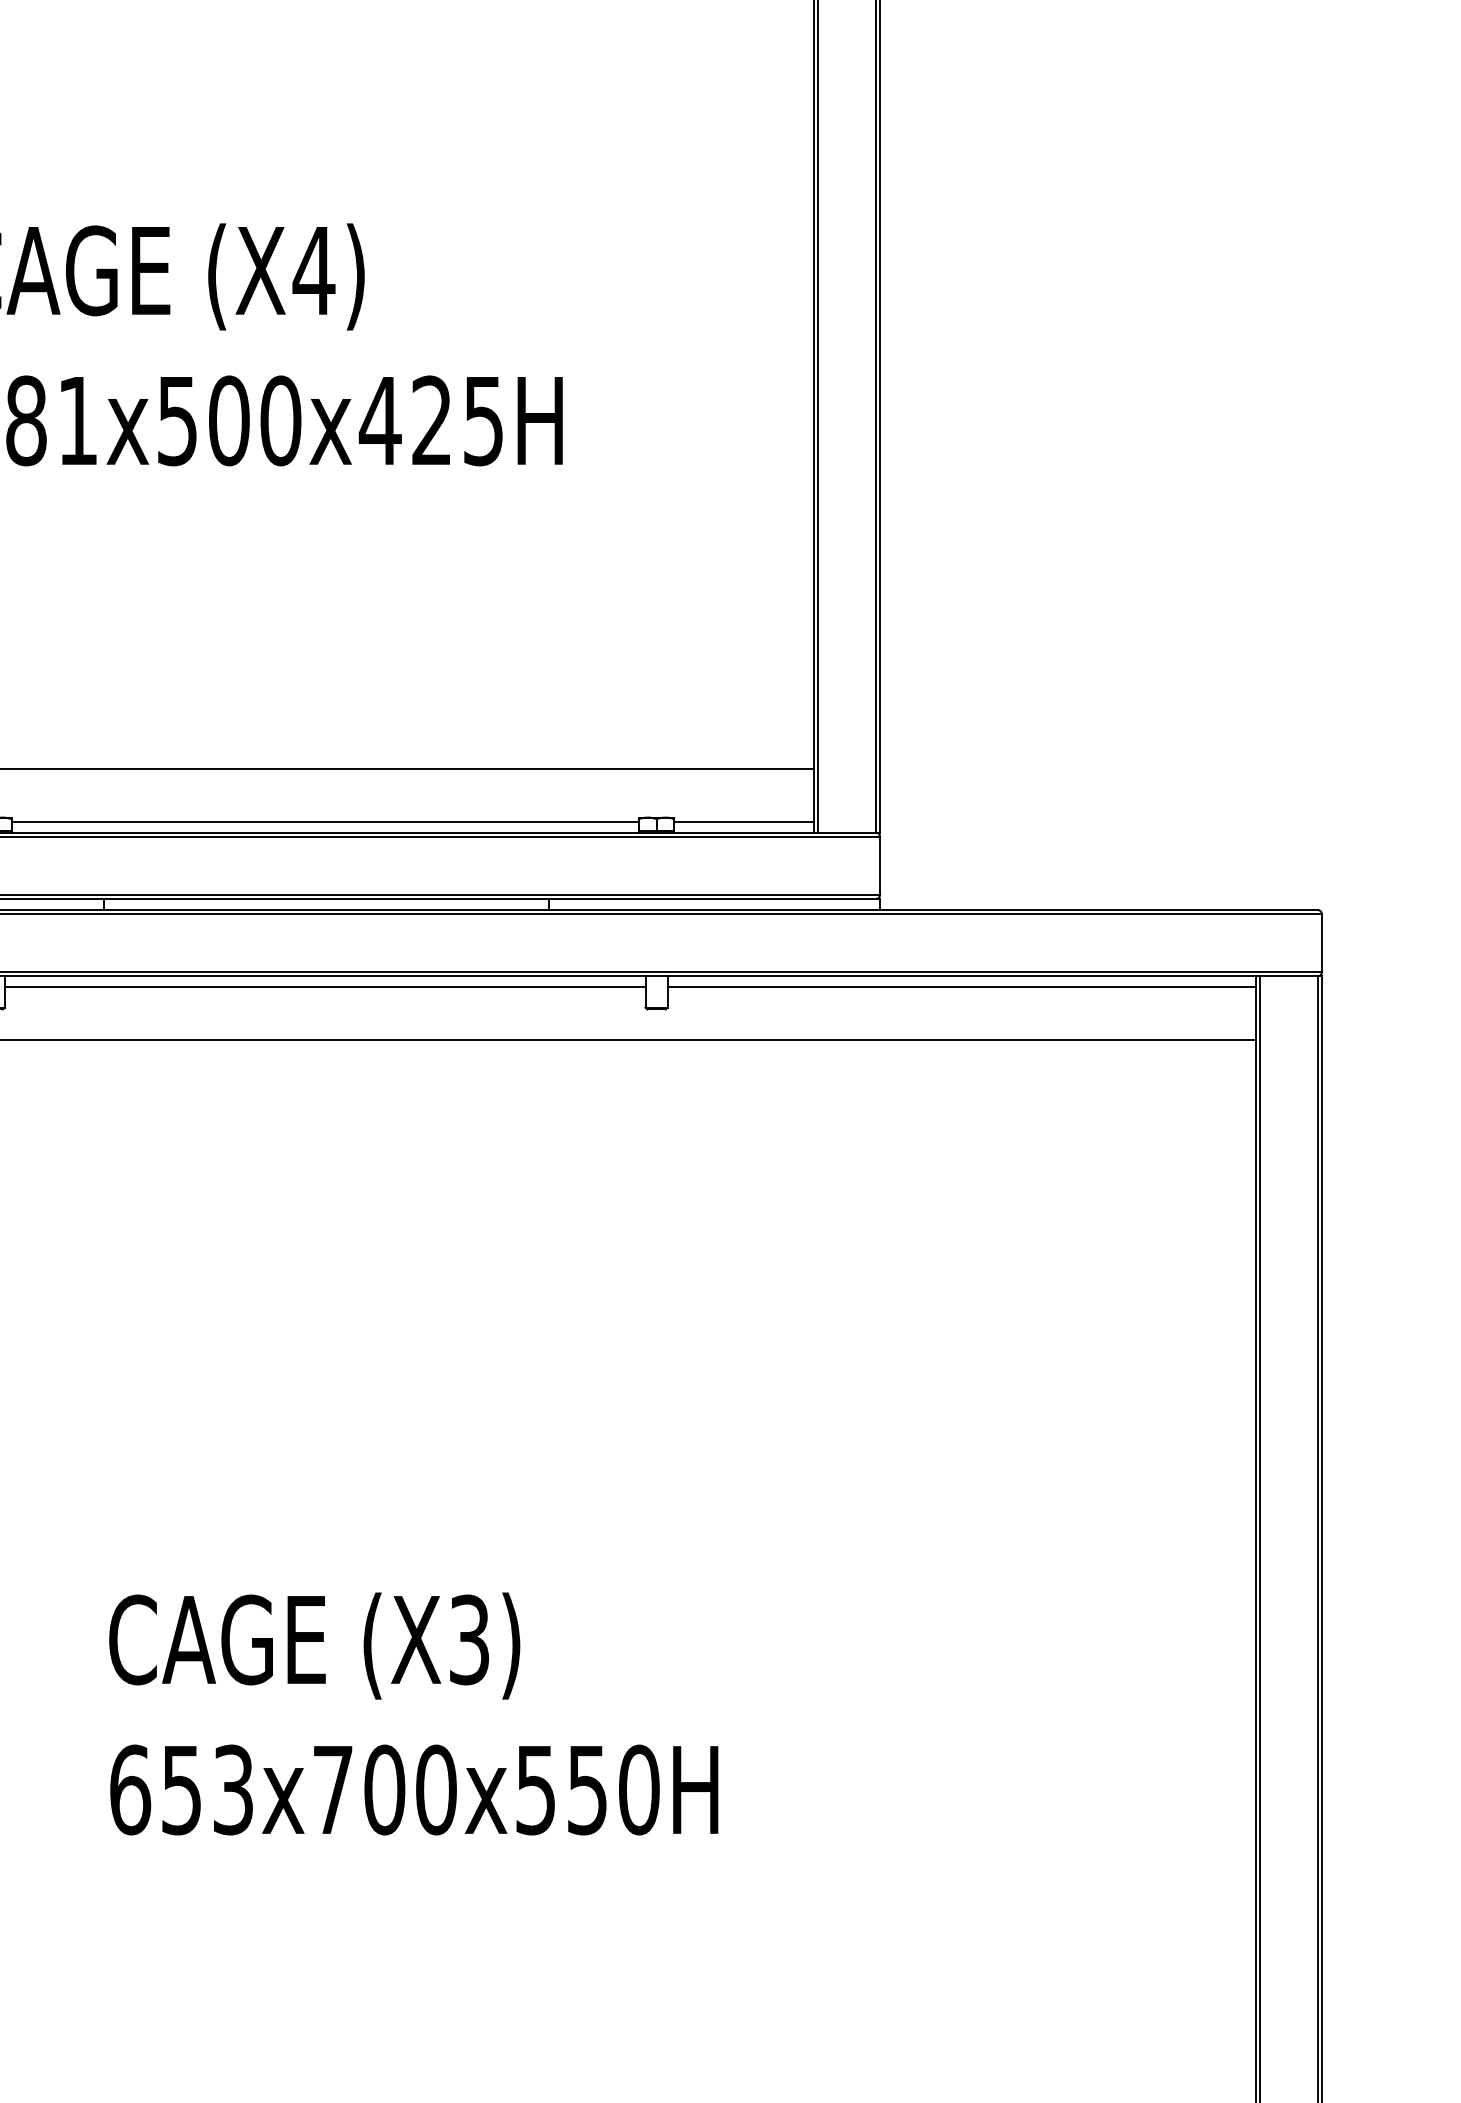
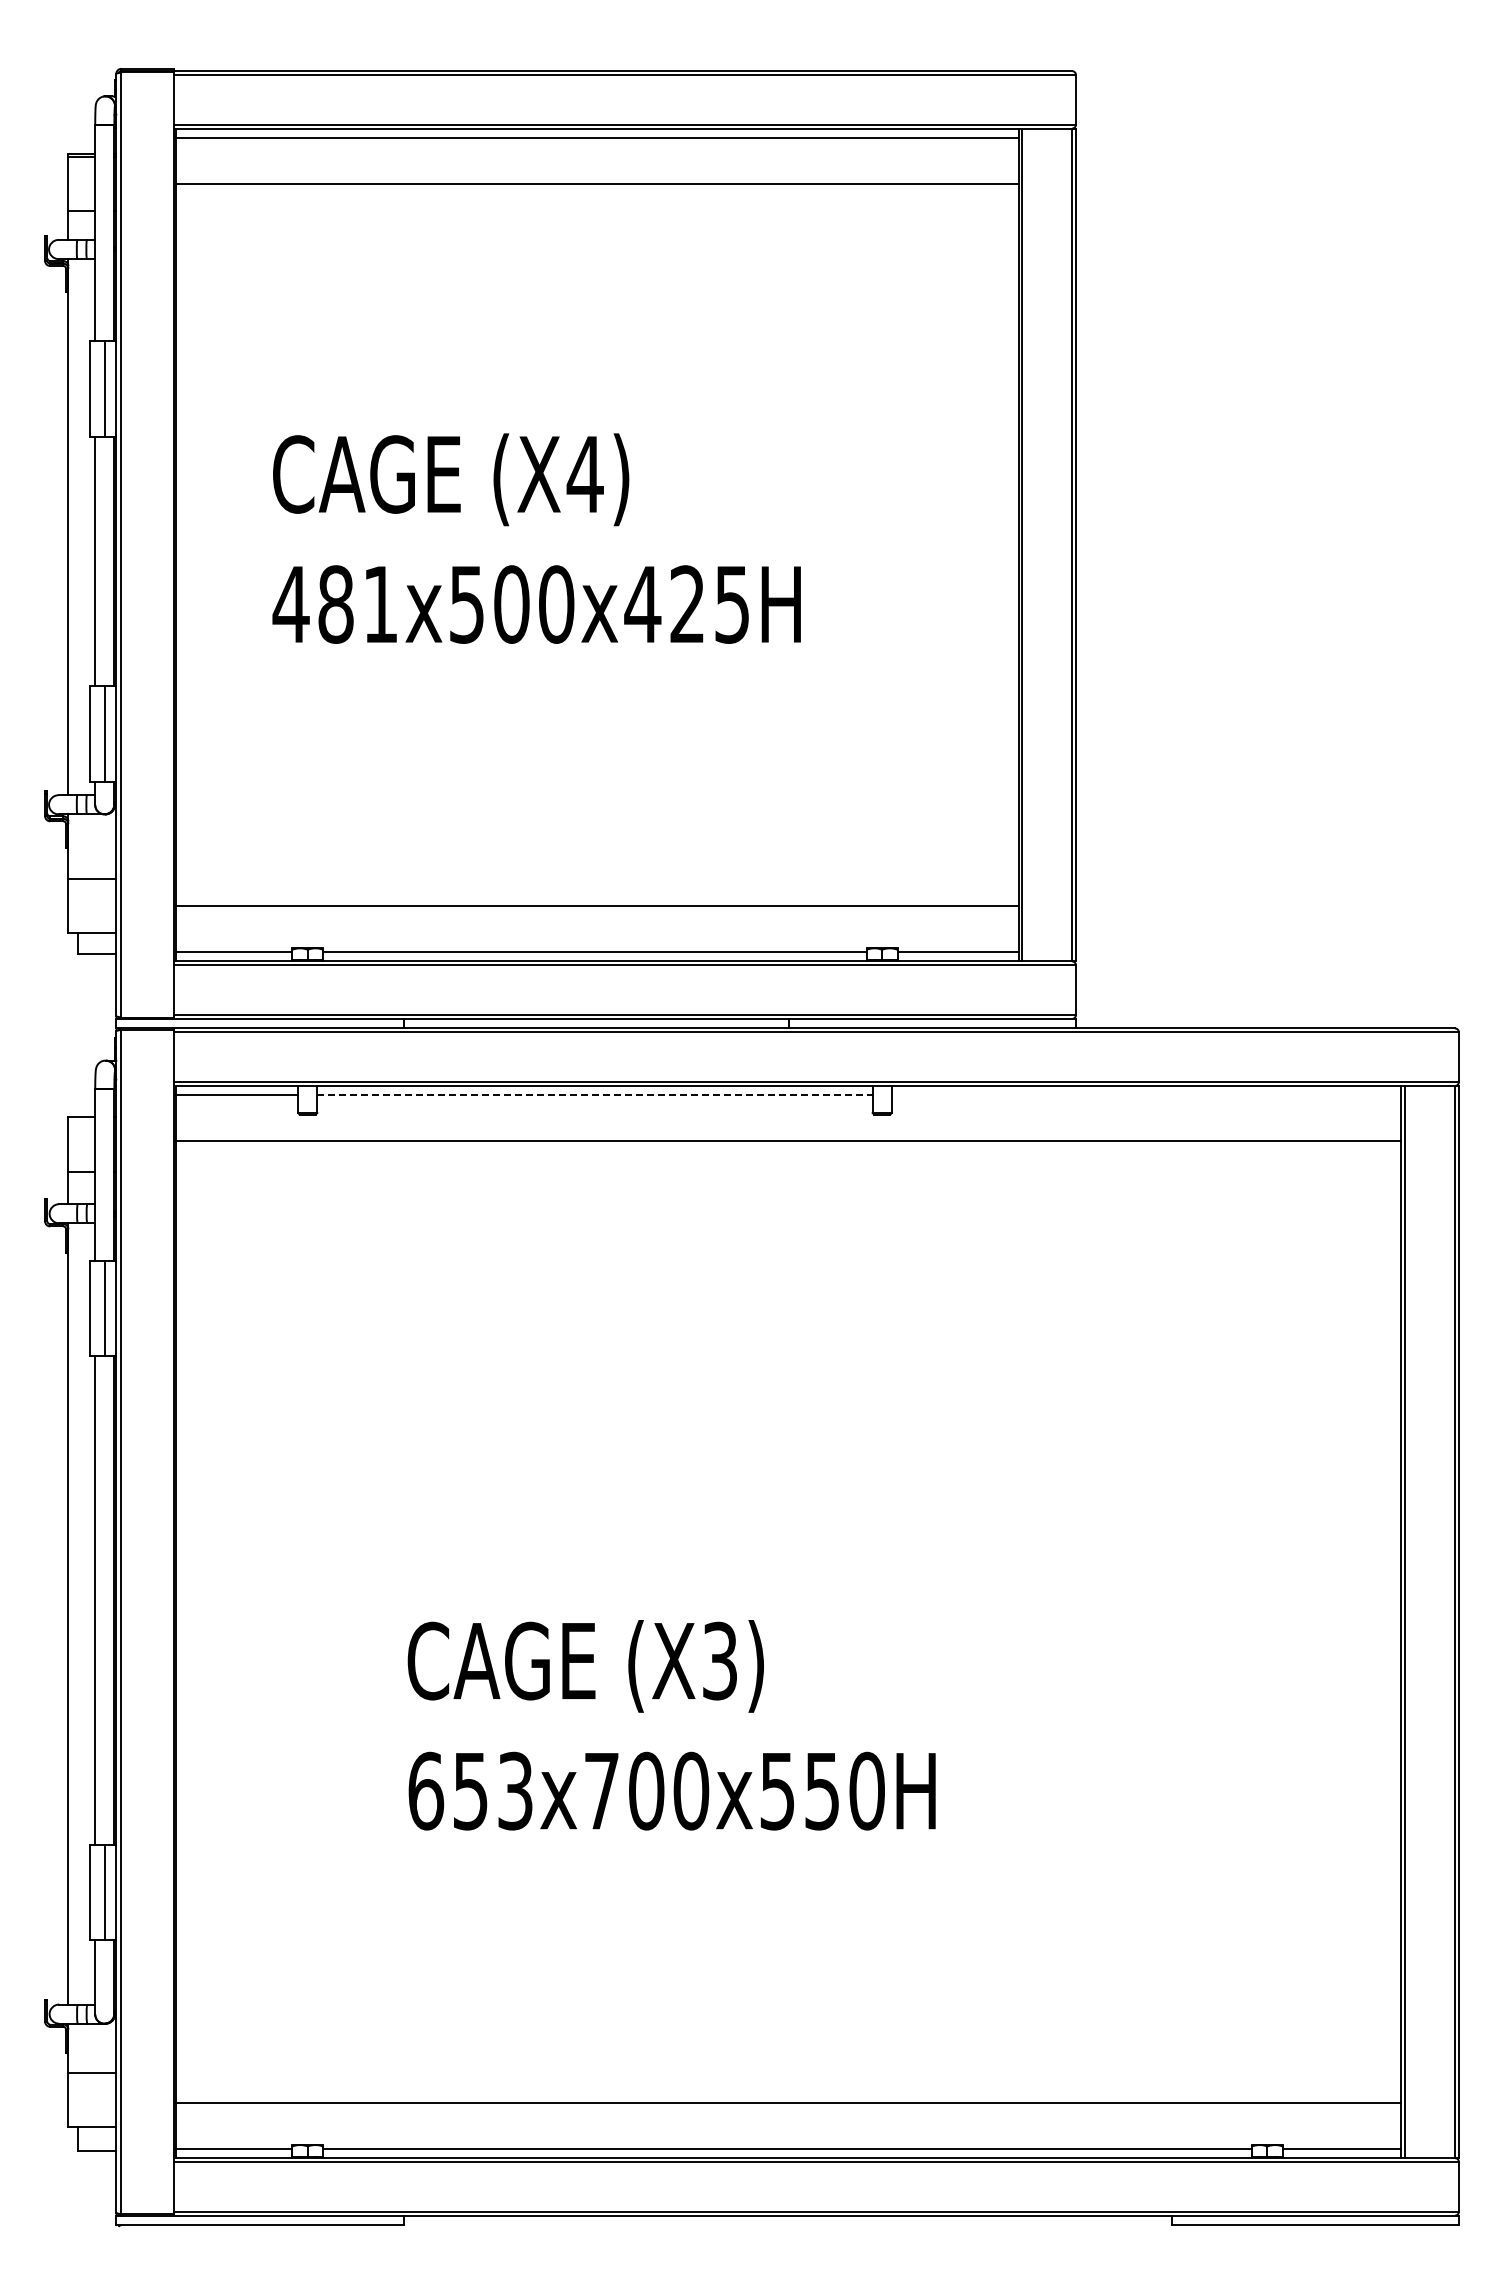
line: (324, 987) -> (594, 1095), solid -> dashed
line: (961, 987) -> (1146, 1095), removed

